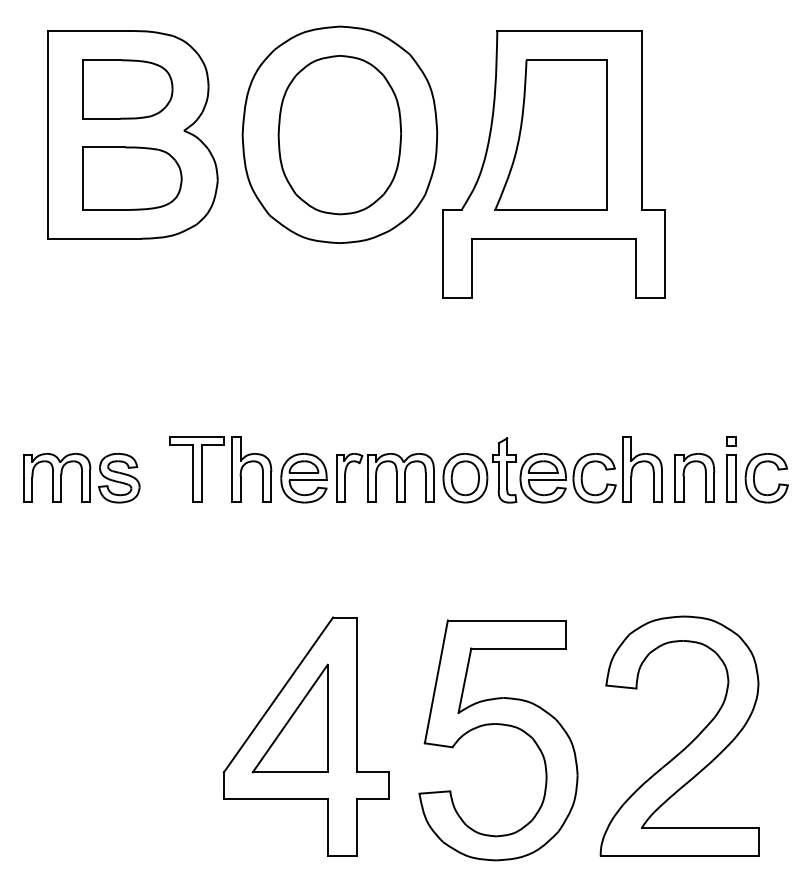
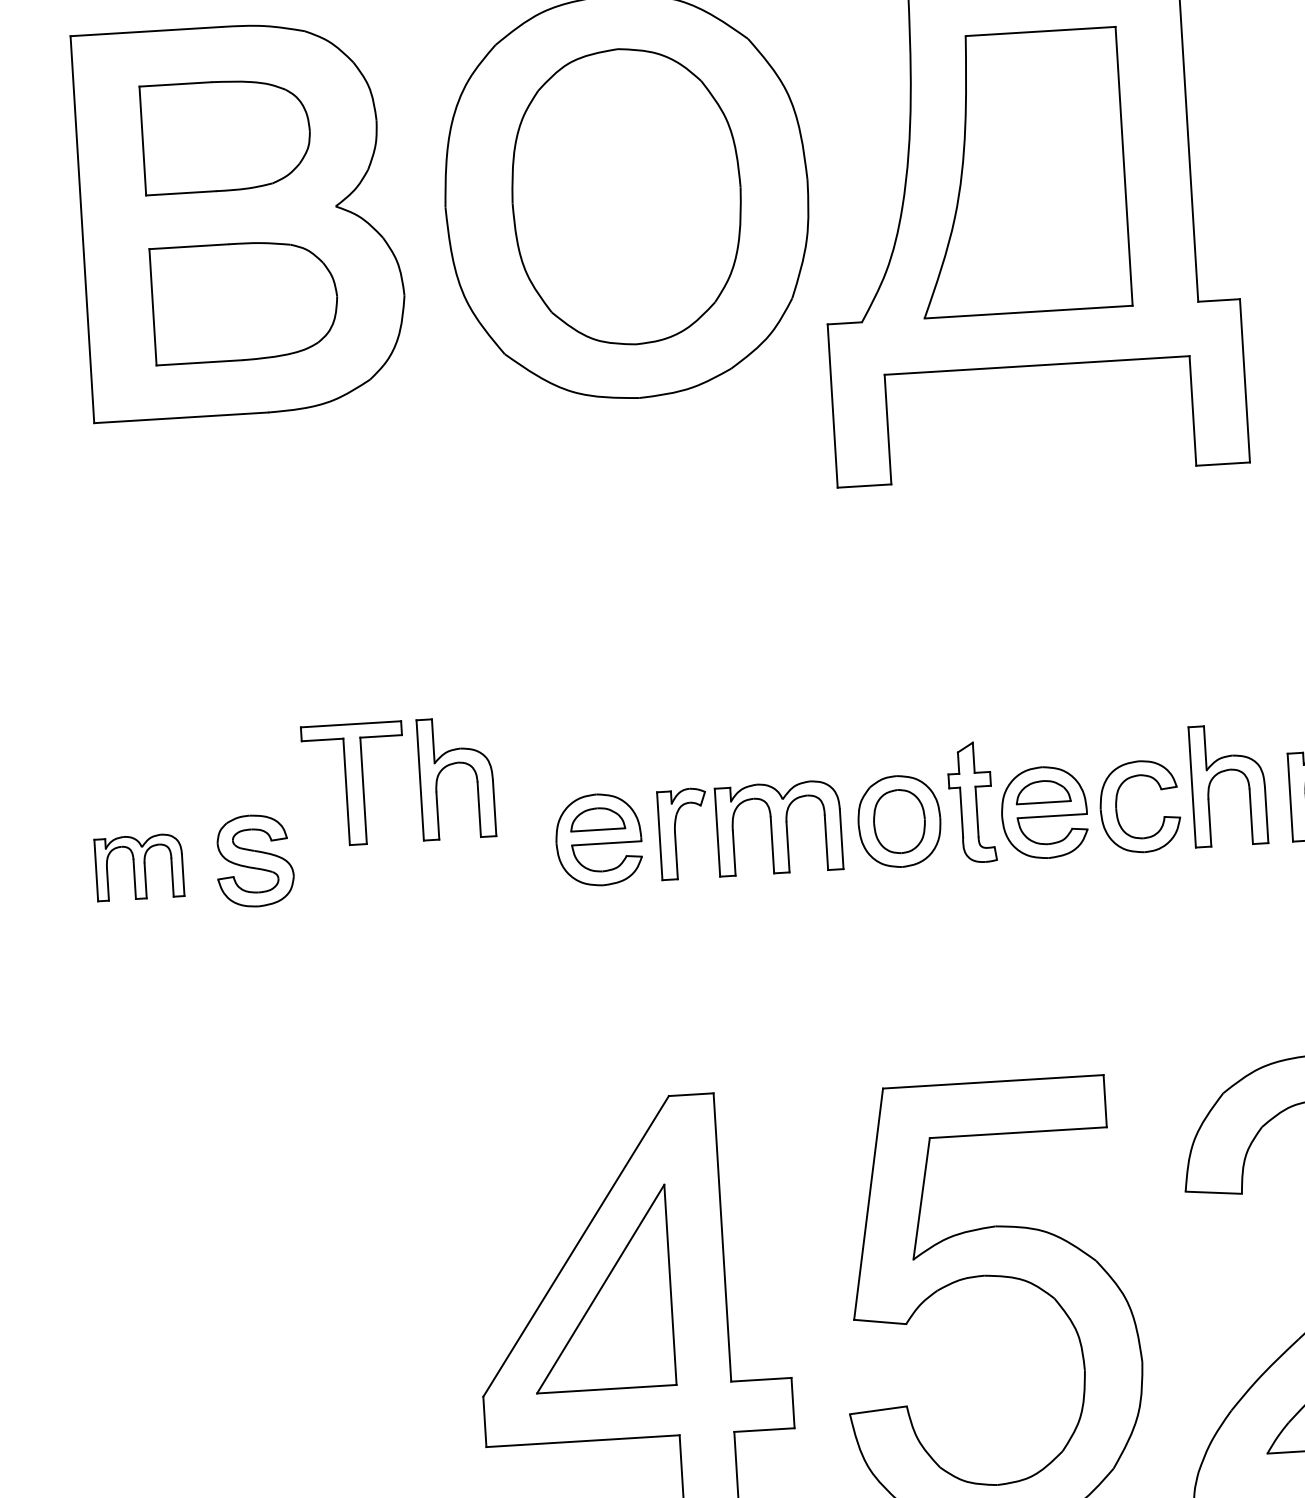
part: (231, 469) -> (418, 780), moved
part: (57, 477) -> (139, 866), size x0.7

